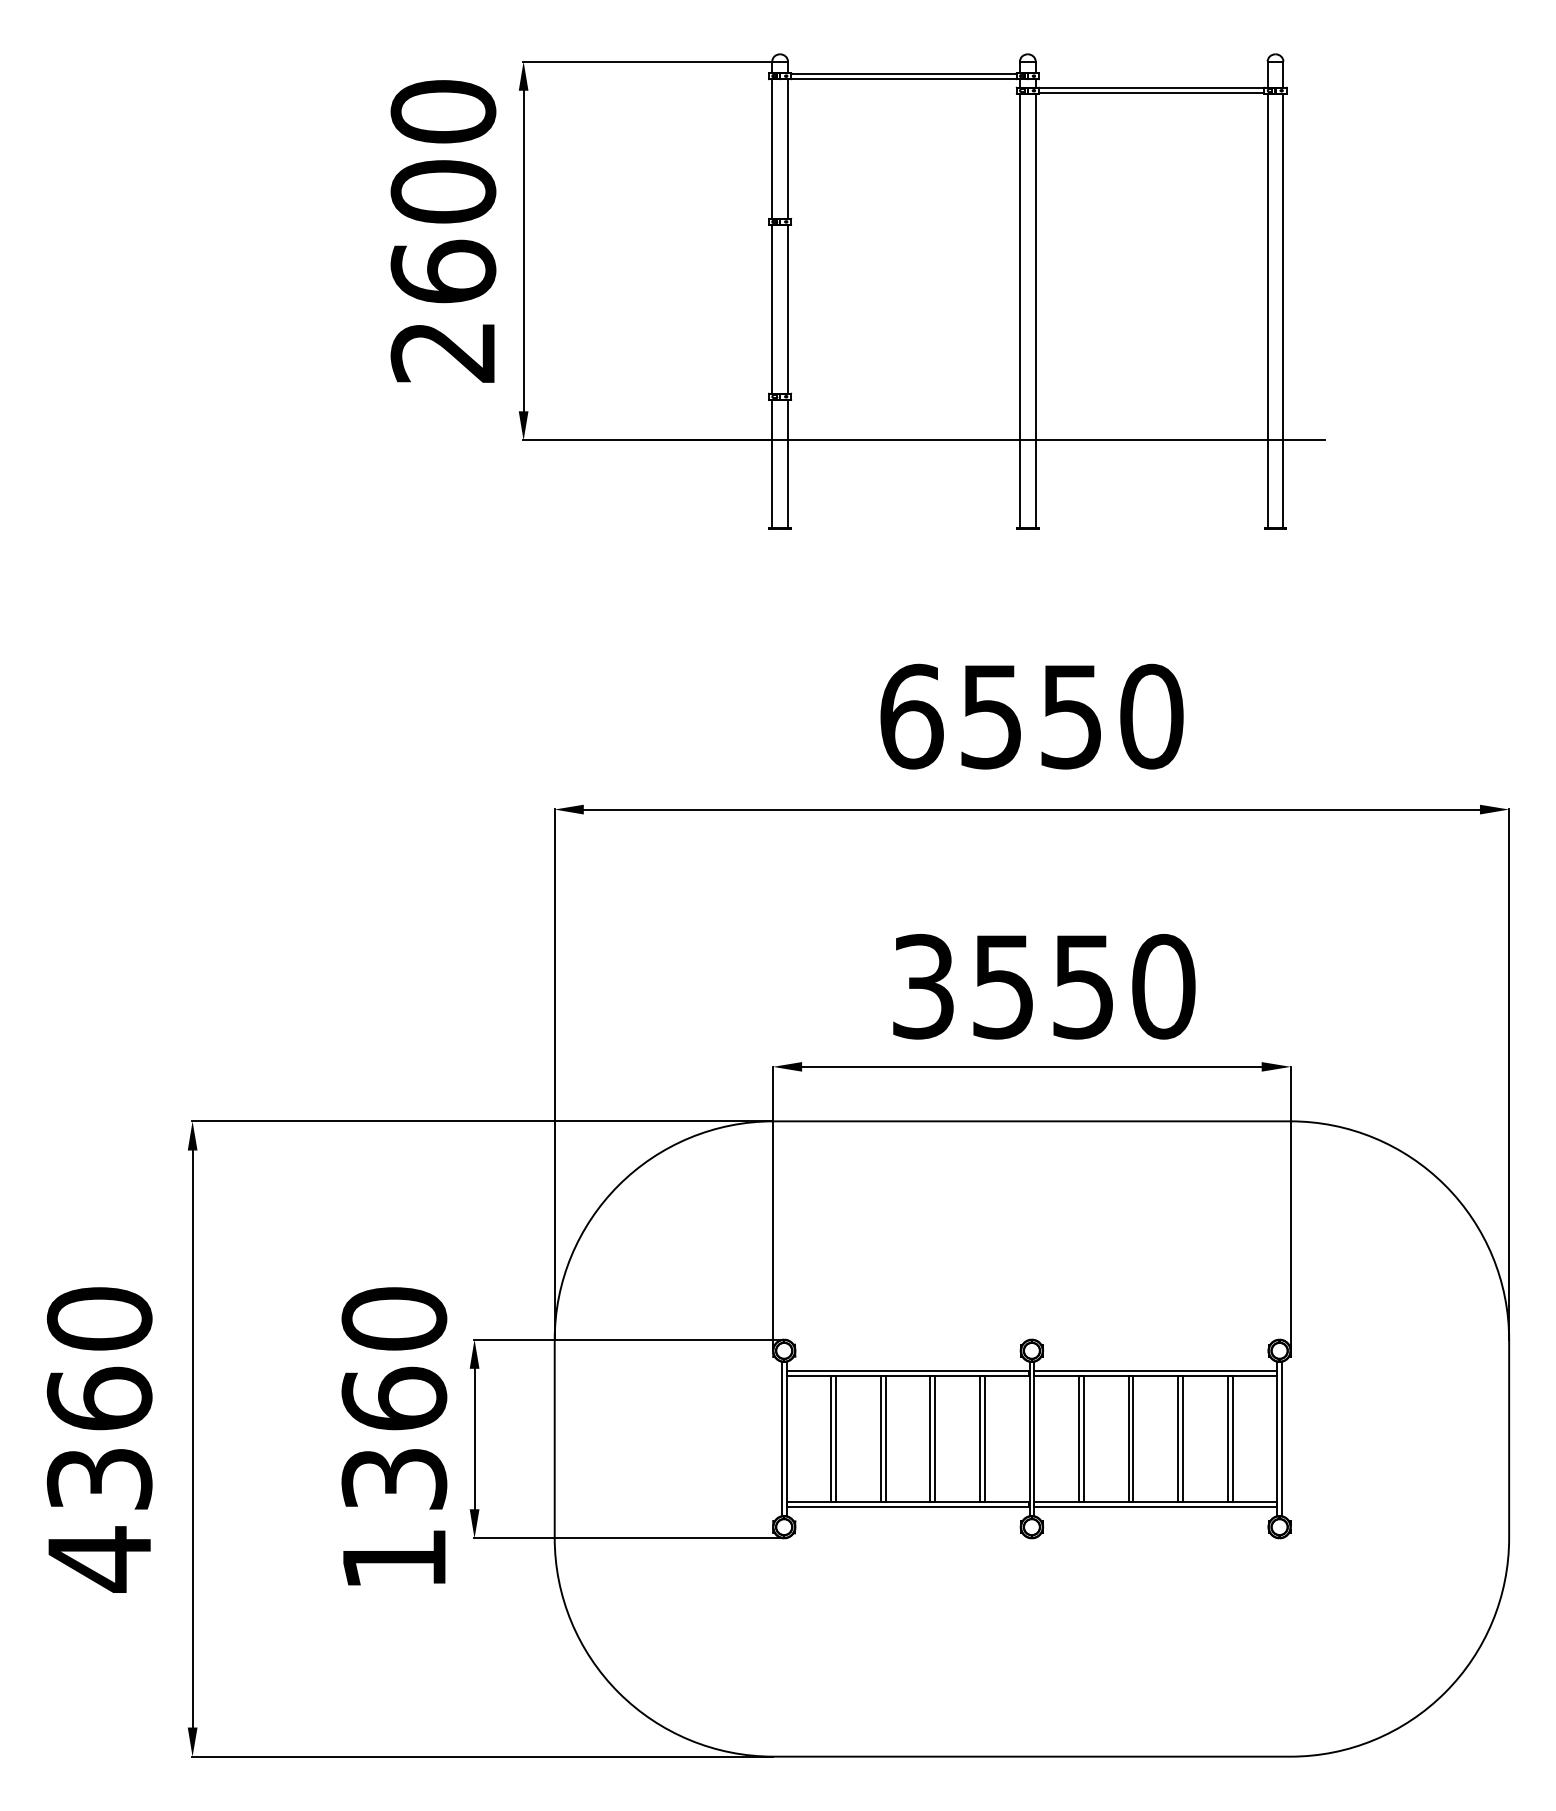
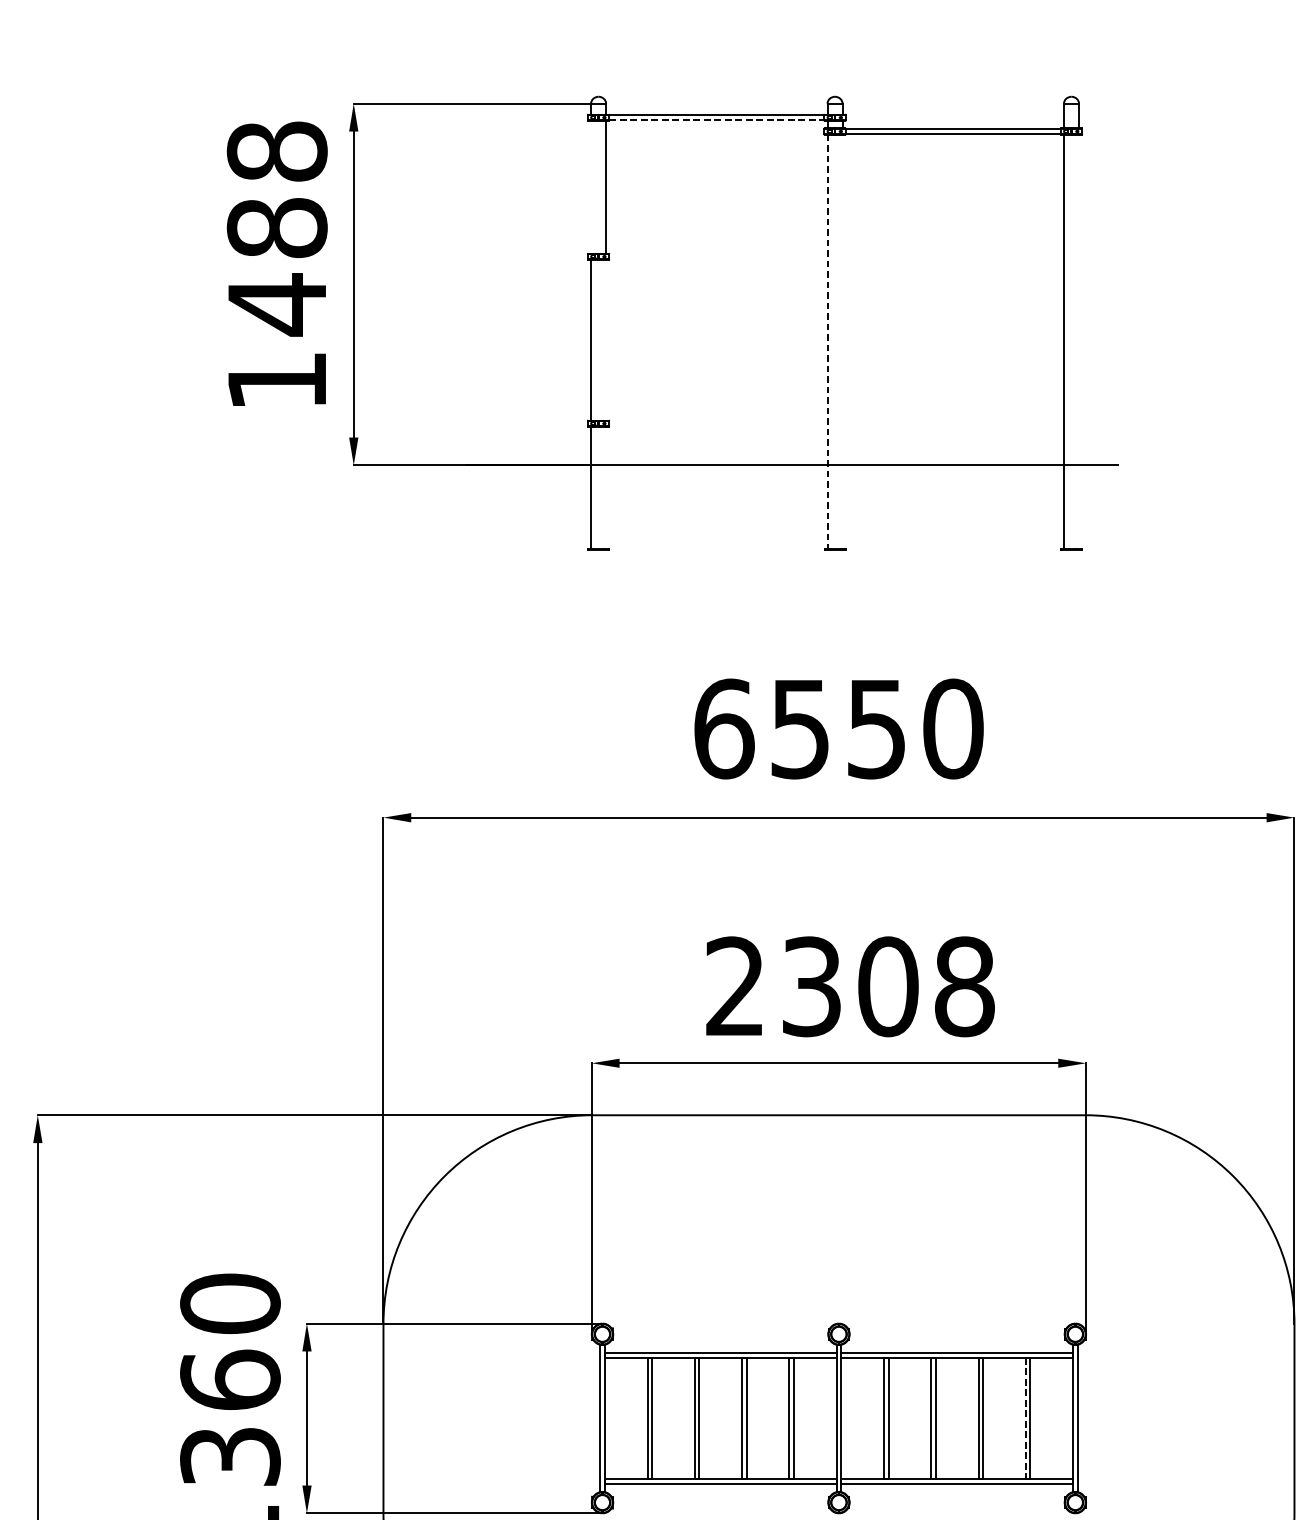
line: (903, 78) -> (716, 119), solid -> dashed
line: (772, 148) -> (591, 186), removed
text: (443, 231) -> (277, 265), 2600 -> 1488
line: (787, 309) -> (605, 340), removed
line: (1019, 310) -> (827, 341), solid -> dashed
line: (1035, 310) -> (842, 341), removed
line: (1283, 310) -> (1079, 341), removed
line: (787, 463) -> (605, 487), removed
text: (1044, 986) -> (850, 986), 3550 -> 2308
line: (1227, 1439) -> (1025, 1418), solid -> dashed

